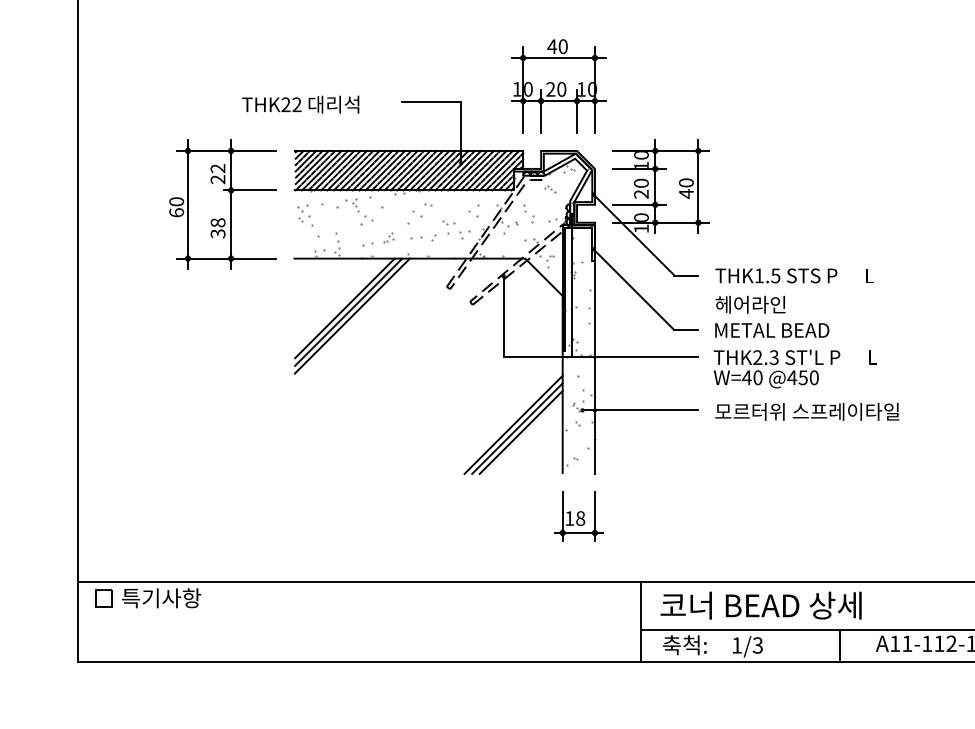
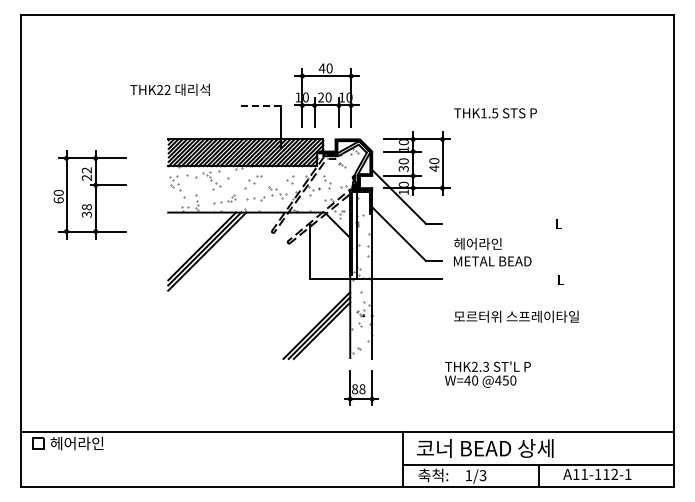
part: (558, 86) -> (326, 95), moved
line: (432, 102) -> (261, 106), solid -> dashed
text: (299, 104) -> (169, 89), moved
text: (642, 193) -> (404, 168), 20 -> 30
part: (221, 204) -> (89, 194), moved
text: (776, 276) -> (495, 113), moved
text: (776, 368) -> (487, 374), moved
line: (639, 410) -> (402, 315), removed
text: (570, 518) -> (355, 389), 18 -> 88
text: (161, 598) -> (77, 443), 특기사항 -> 헤어라인

